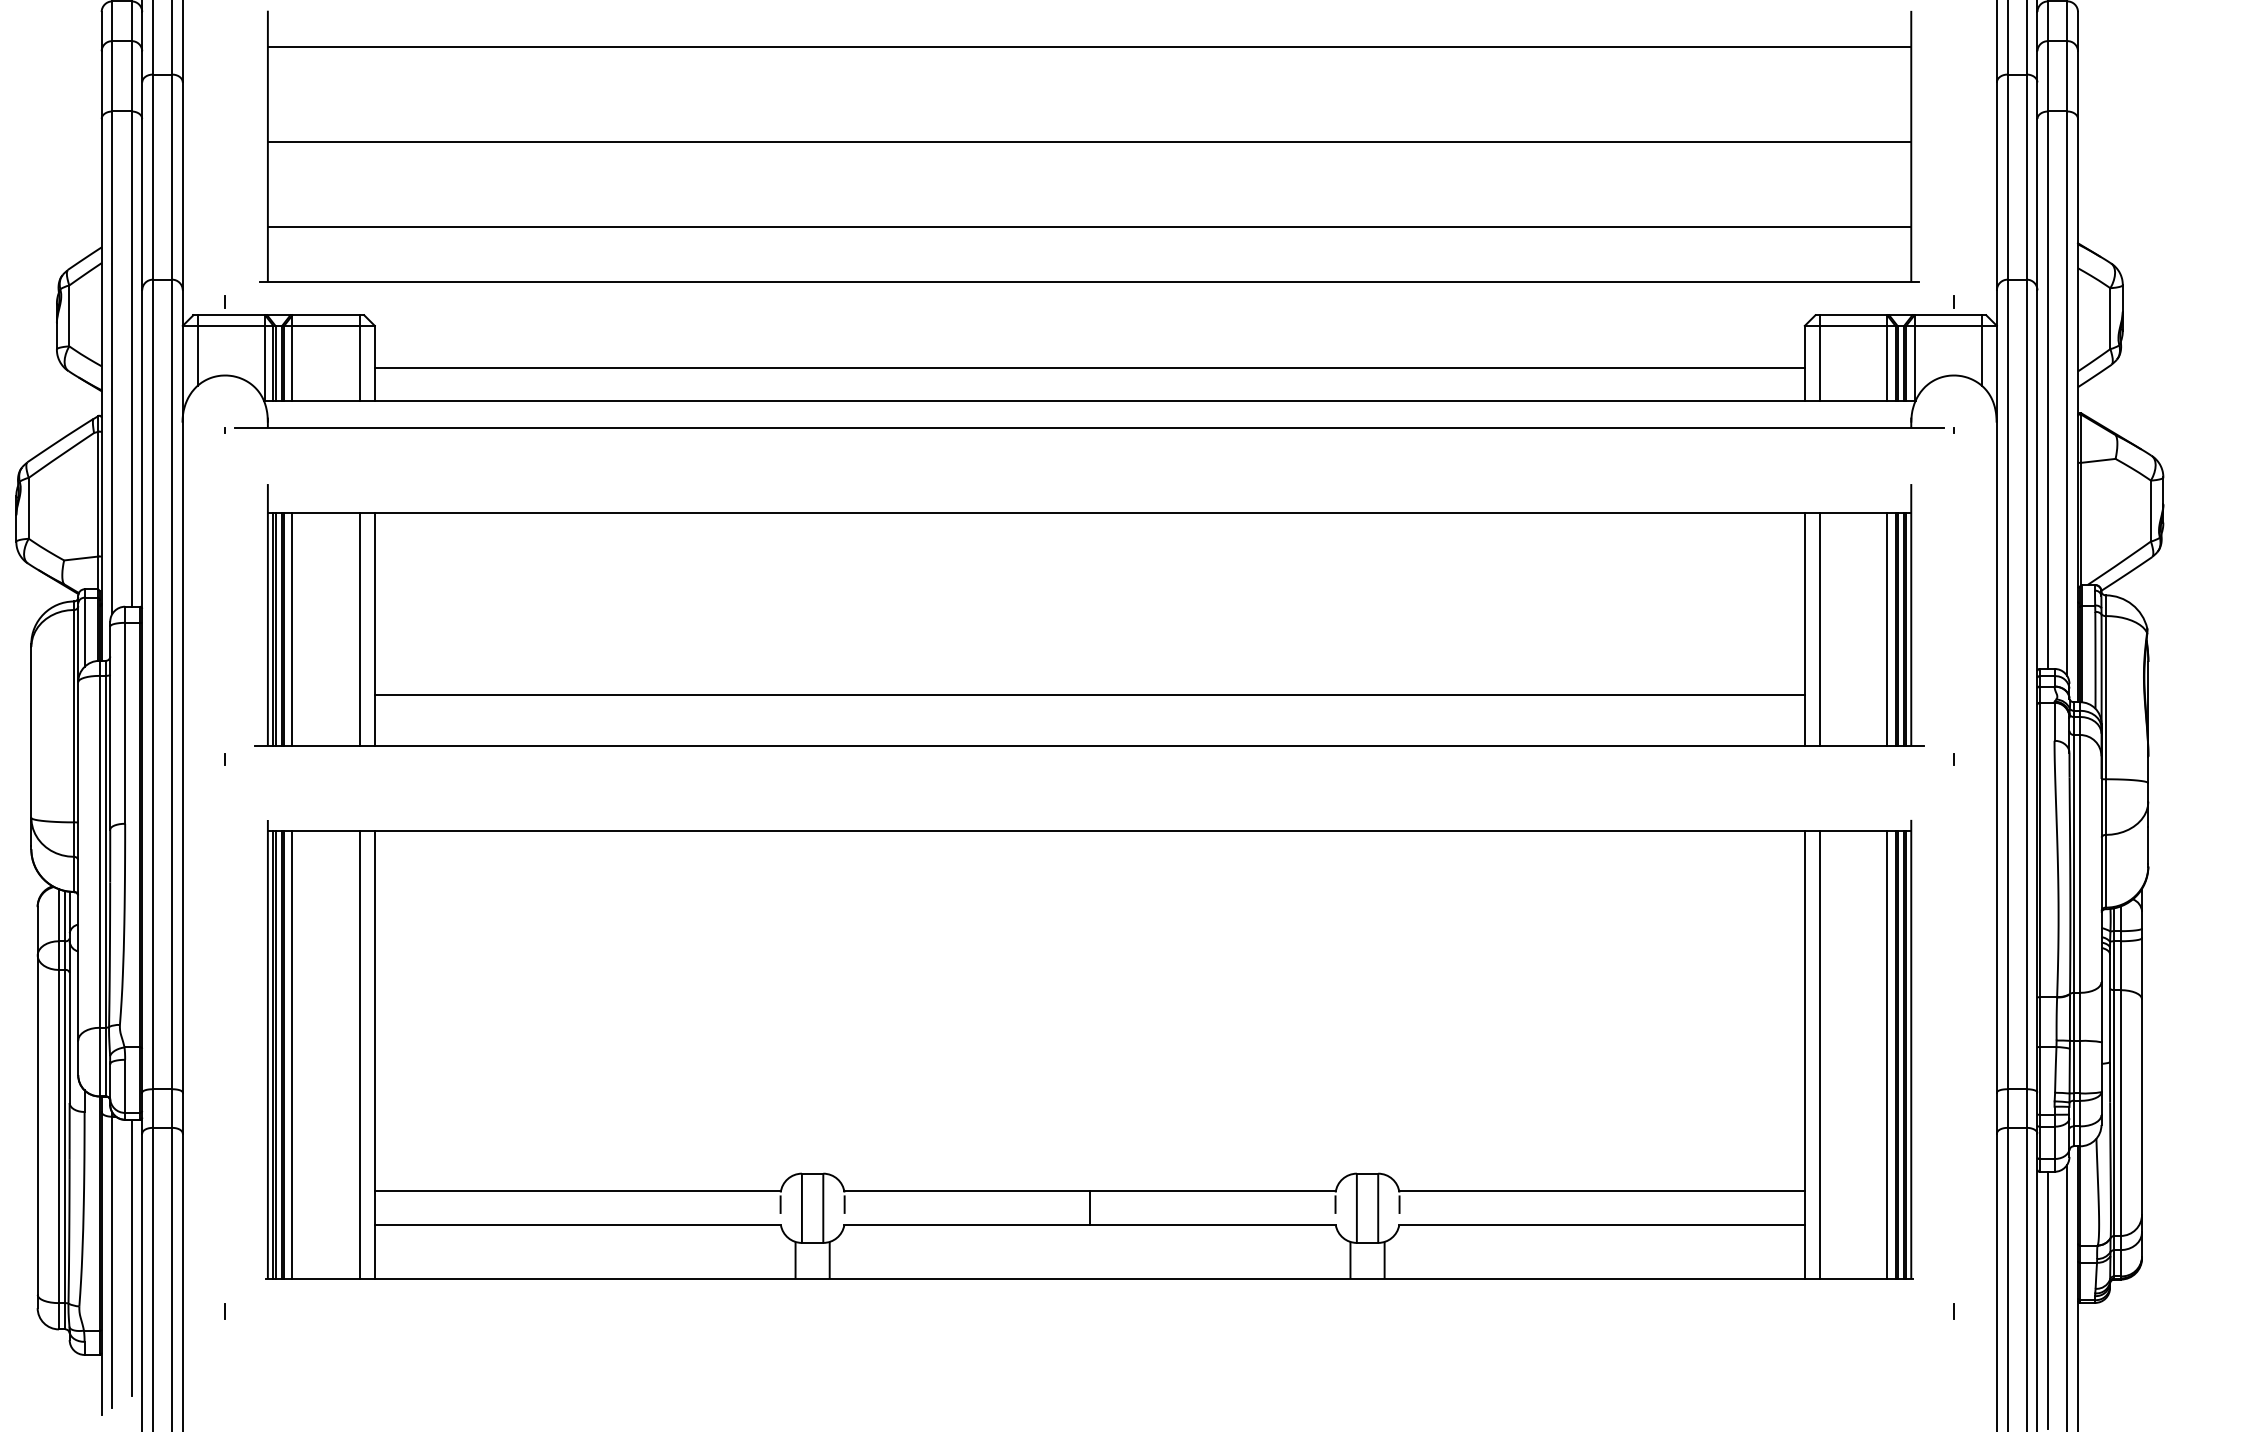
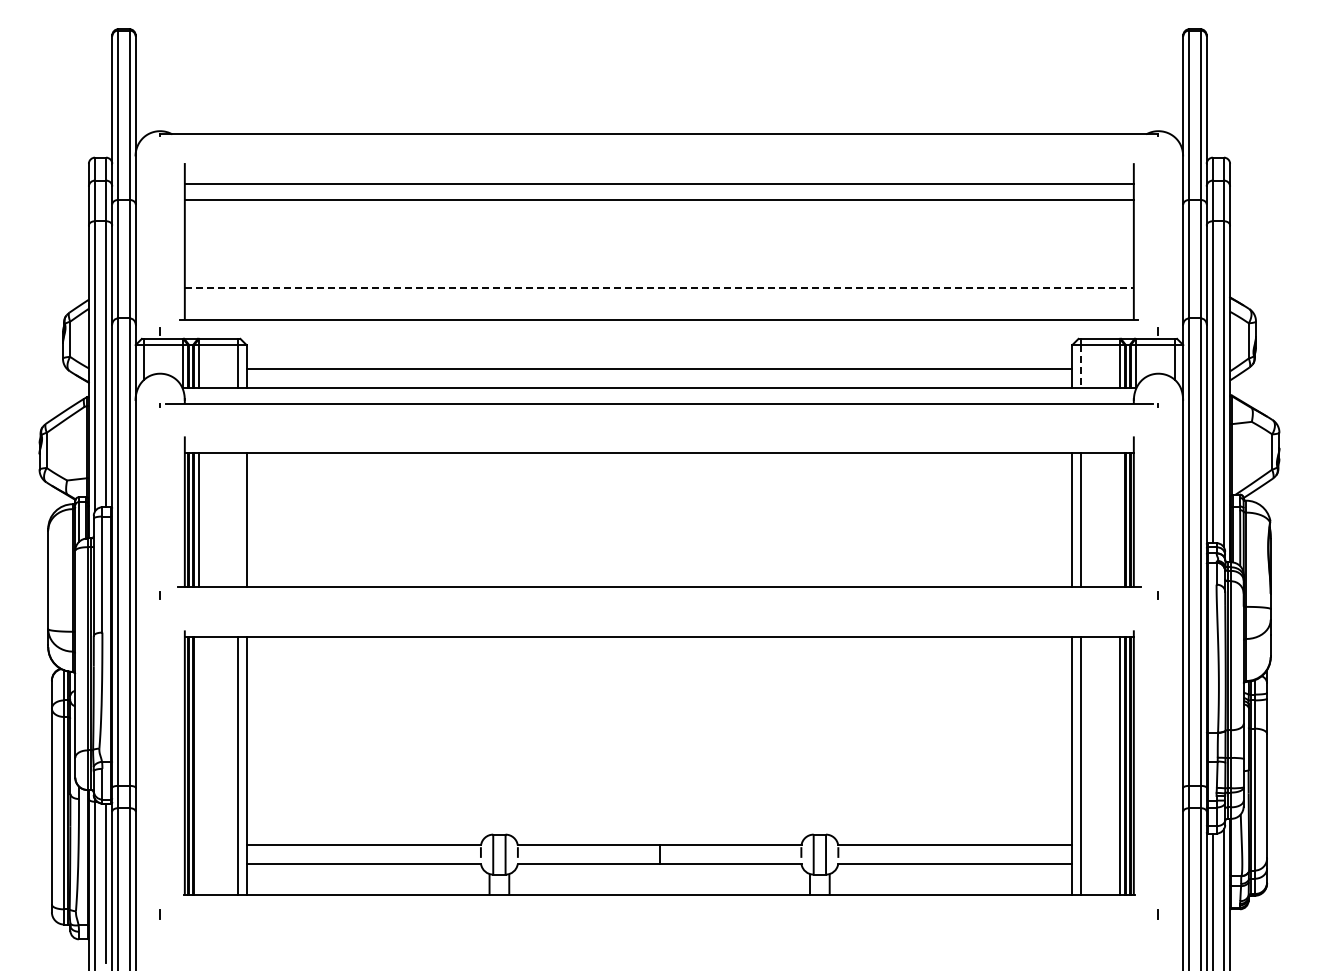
line: (1088, 141) -> (658, 199), moved
line: (1089, 226) -> (659, 287), solid -> dashed
line: (1820, 363) -> (1081, 366), solid -> dashed
line: (359, 629) -> (237, 520), removed
line: (1886, 629) -> (1119, 520), removed
line: (1089, 695) -> (659, 558), removed
line: (293, 1053) -> (199, 765), removed

